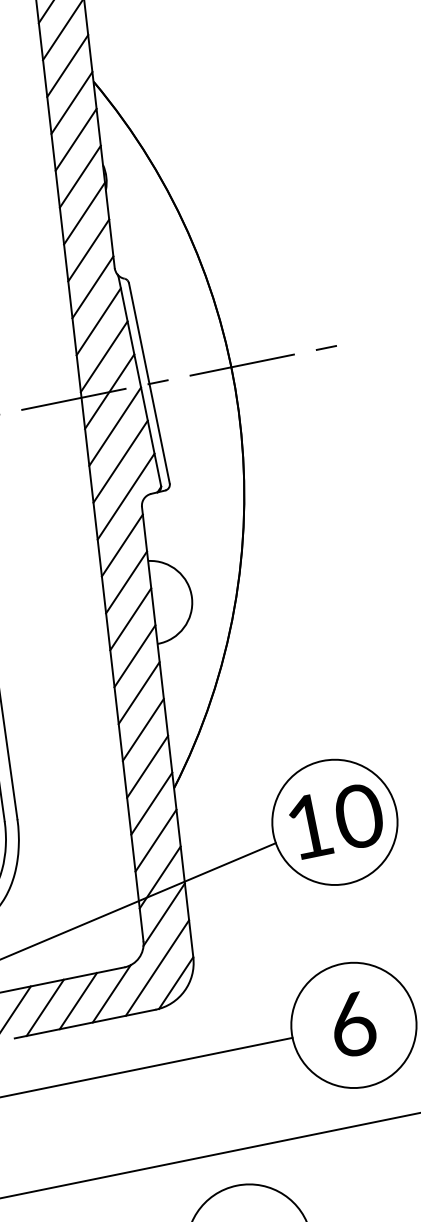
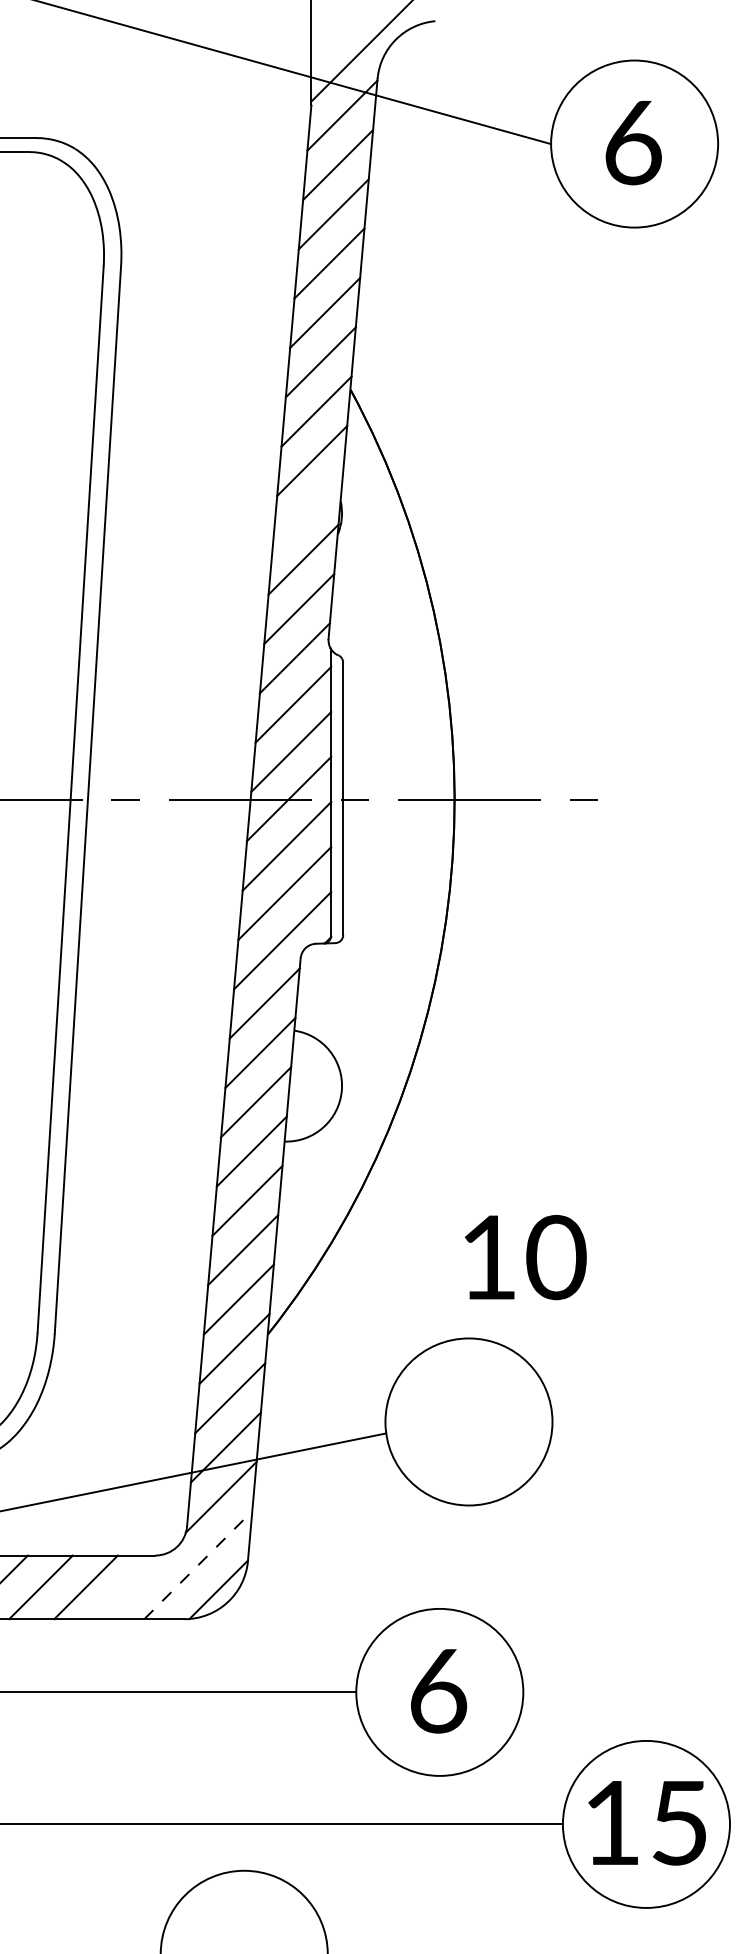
line: (80, 176) -> (307, 510), removed
text: (336, 820) -> (525, 1257), moved
line: (157, 967) -> (198, 1564), solid -> dashed
line: (111, 993) -> (131, 1586), removed

